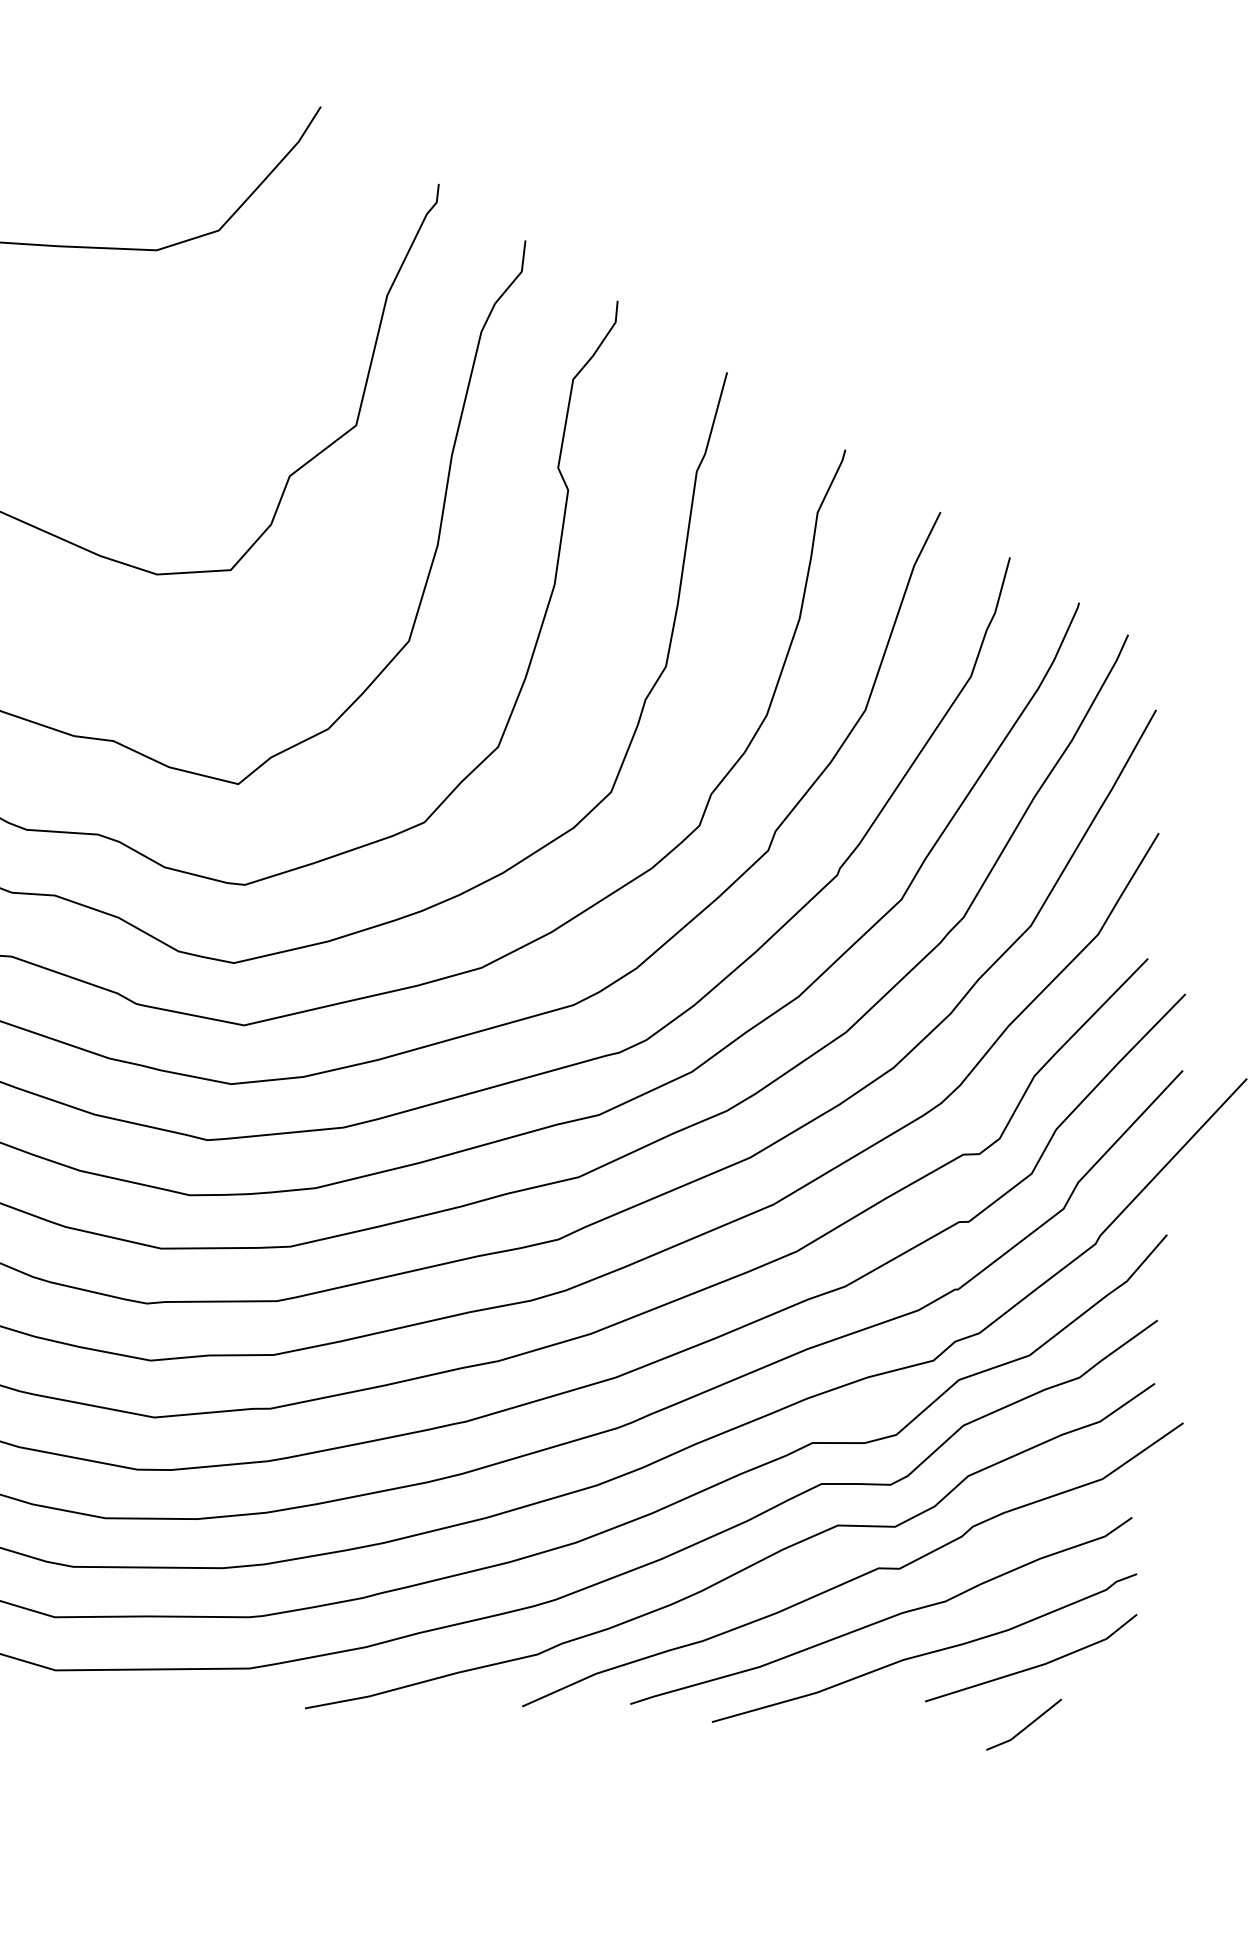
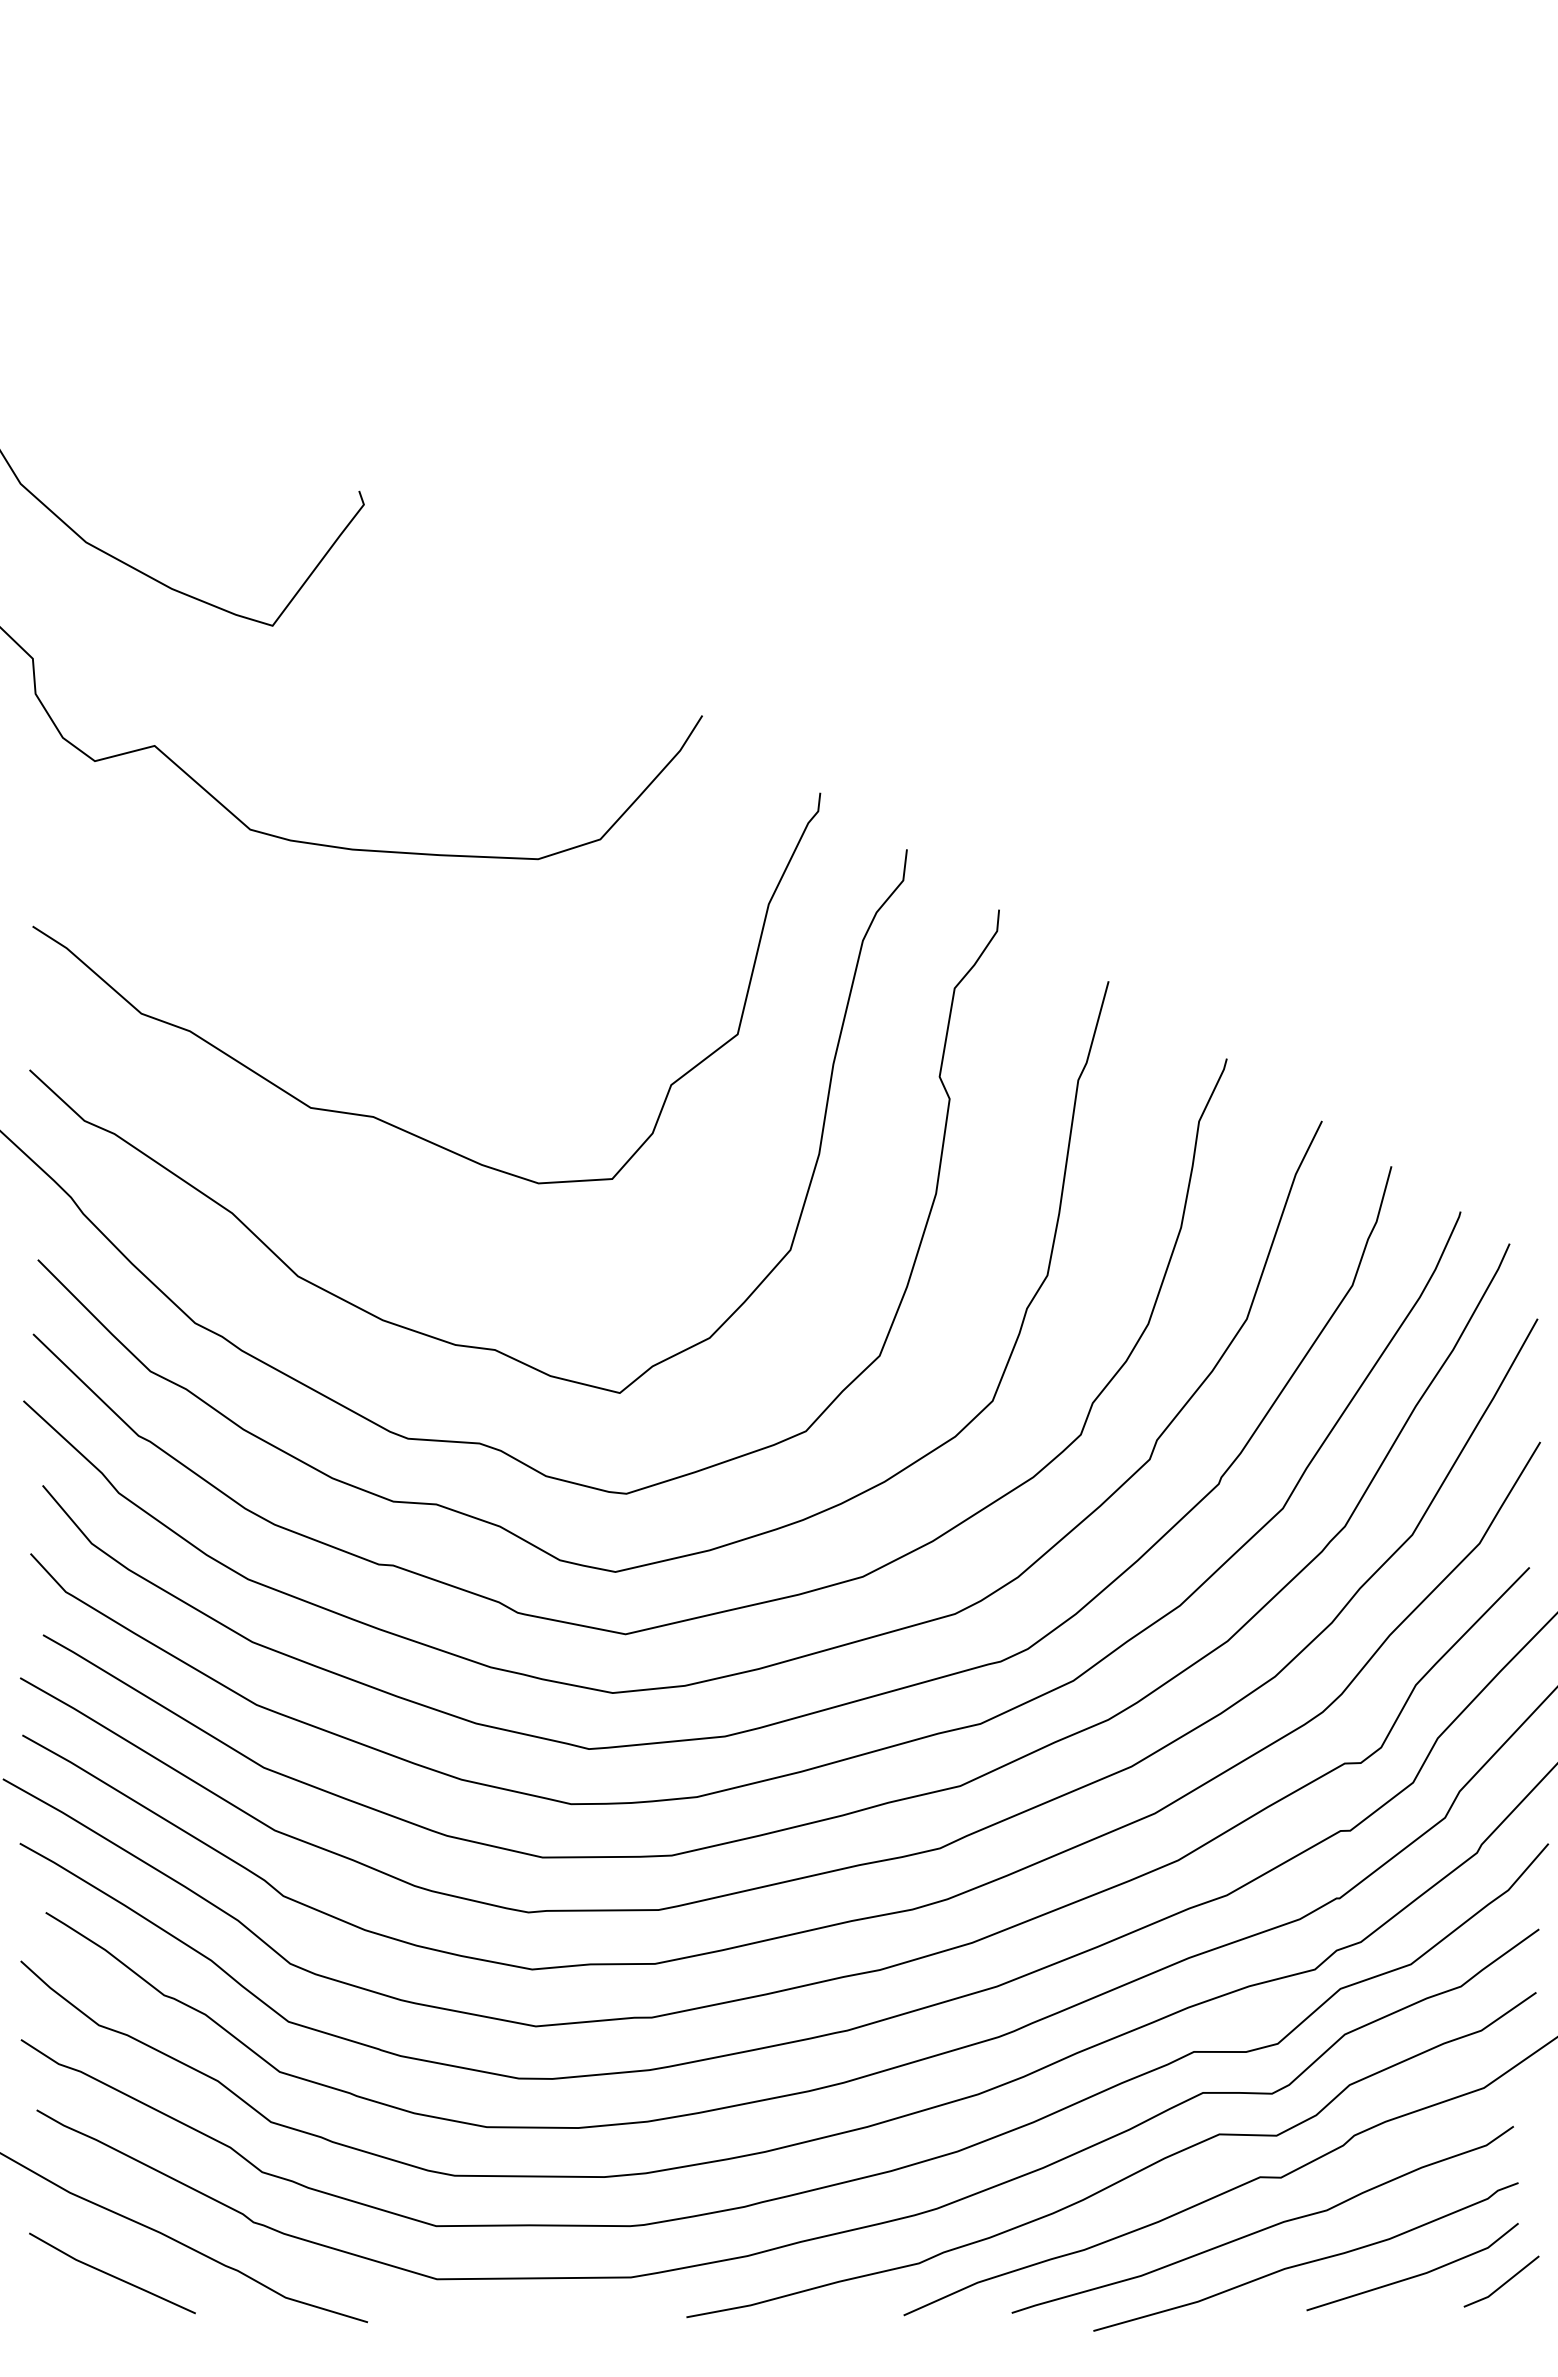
line: (1026, 1726) -> (1503, 2283), moved

